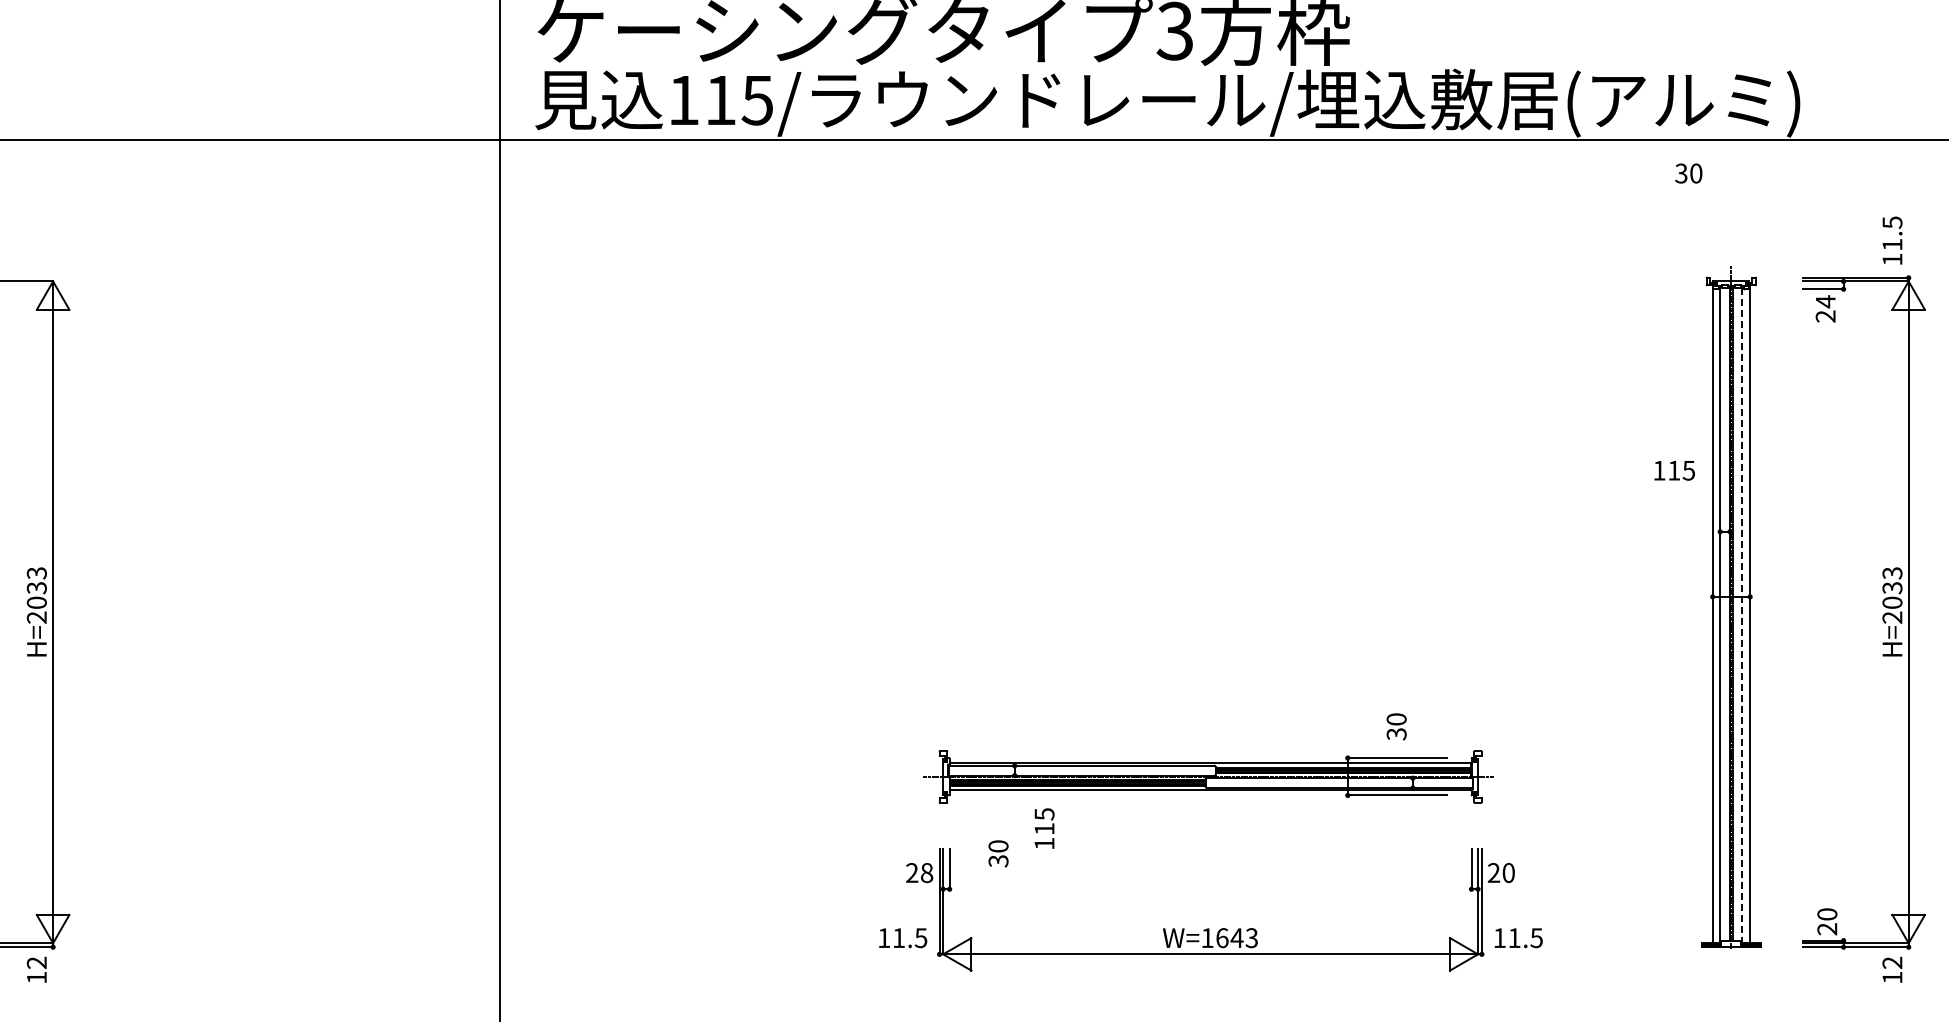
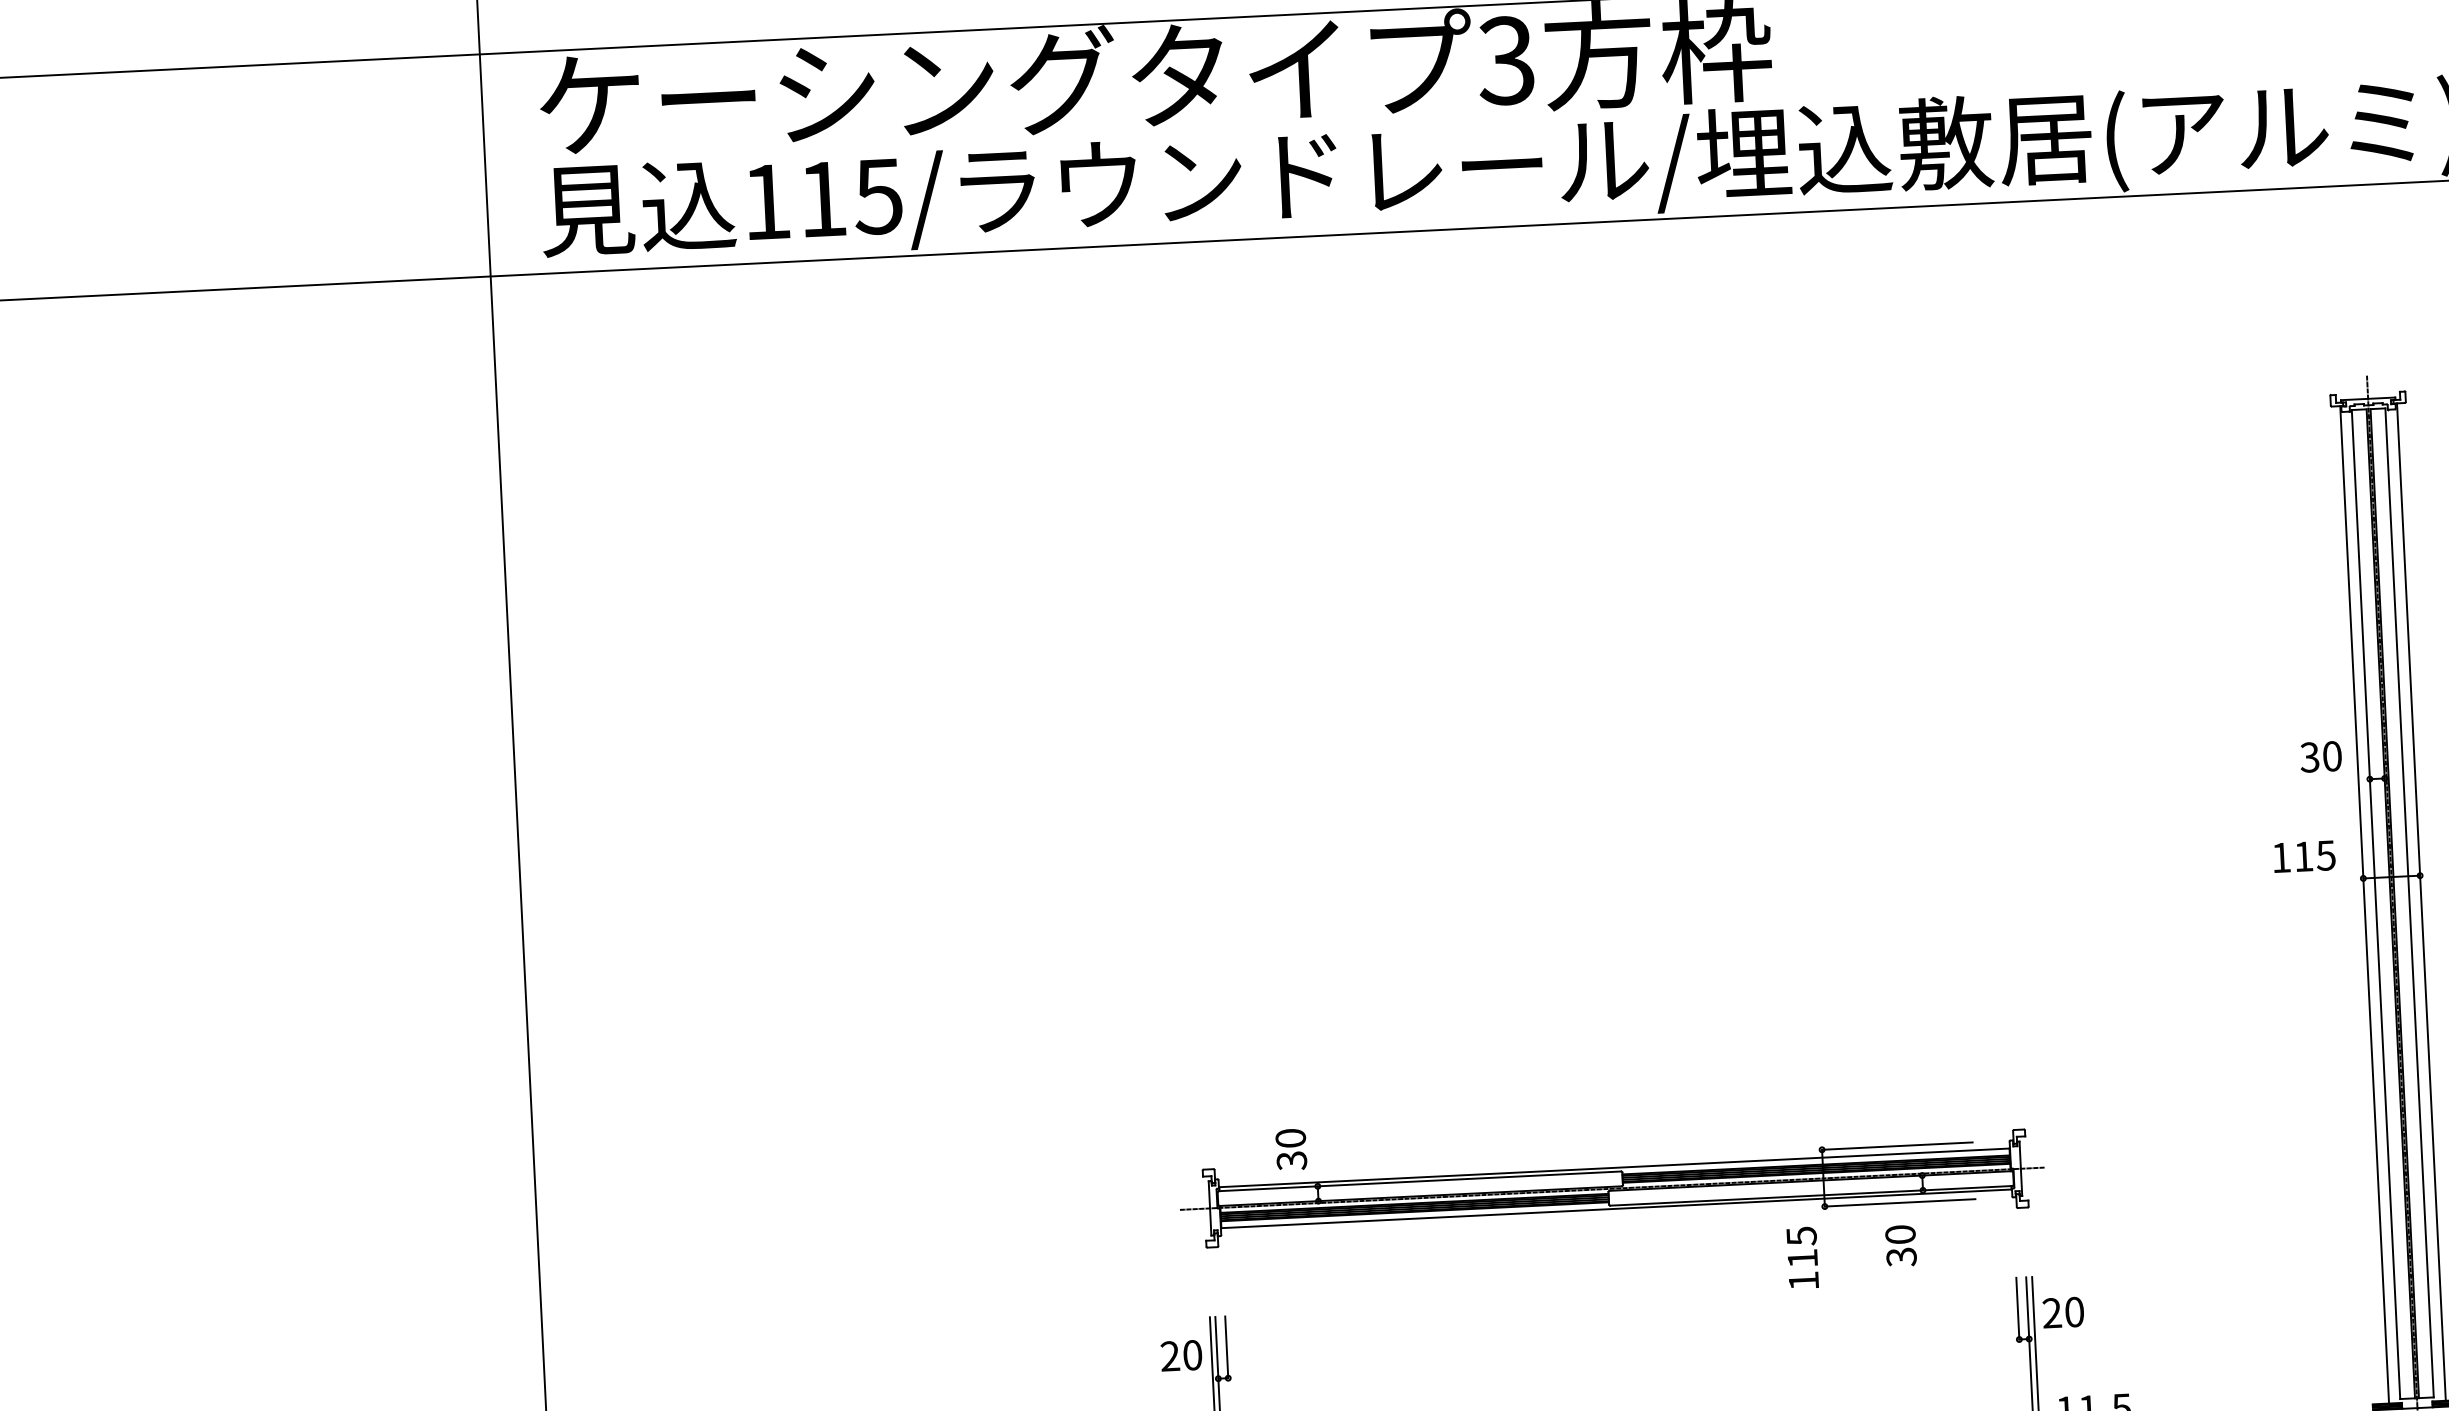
text: (1688, 173) -> (2320, 756), moved
text: (1674, 470) -> (2304, 856), moved
line: (1742, 614) -> (2409, 902), dashed -> solid
text: (1396, 726) -> (1900, 1245), moved
text: (1044, 828) -> (1802, 1257), moved
text: (998, 853) -> (1291, 1149), moved
text: (927, 872) -> (1193, 1354), 28 -> 20

